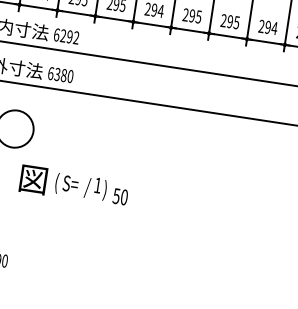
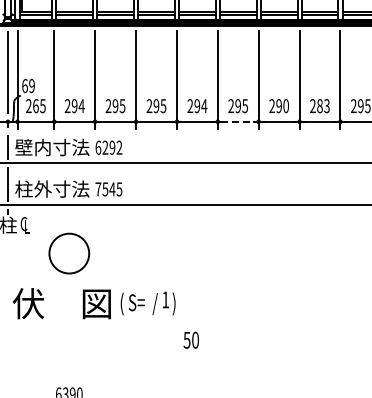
text: (236, 22) -> (285, 106), 295 -> 290
text: (271, 28) -> (323, 106), 294 -> 283
line: (190, 30) -> (238, 121), solid -> dashed
text: (60, 75) -> (108, 189), 6380 -> 7545
text: (119, 196) -> (190, 339), moved

